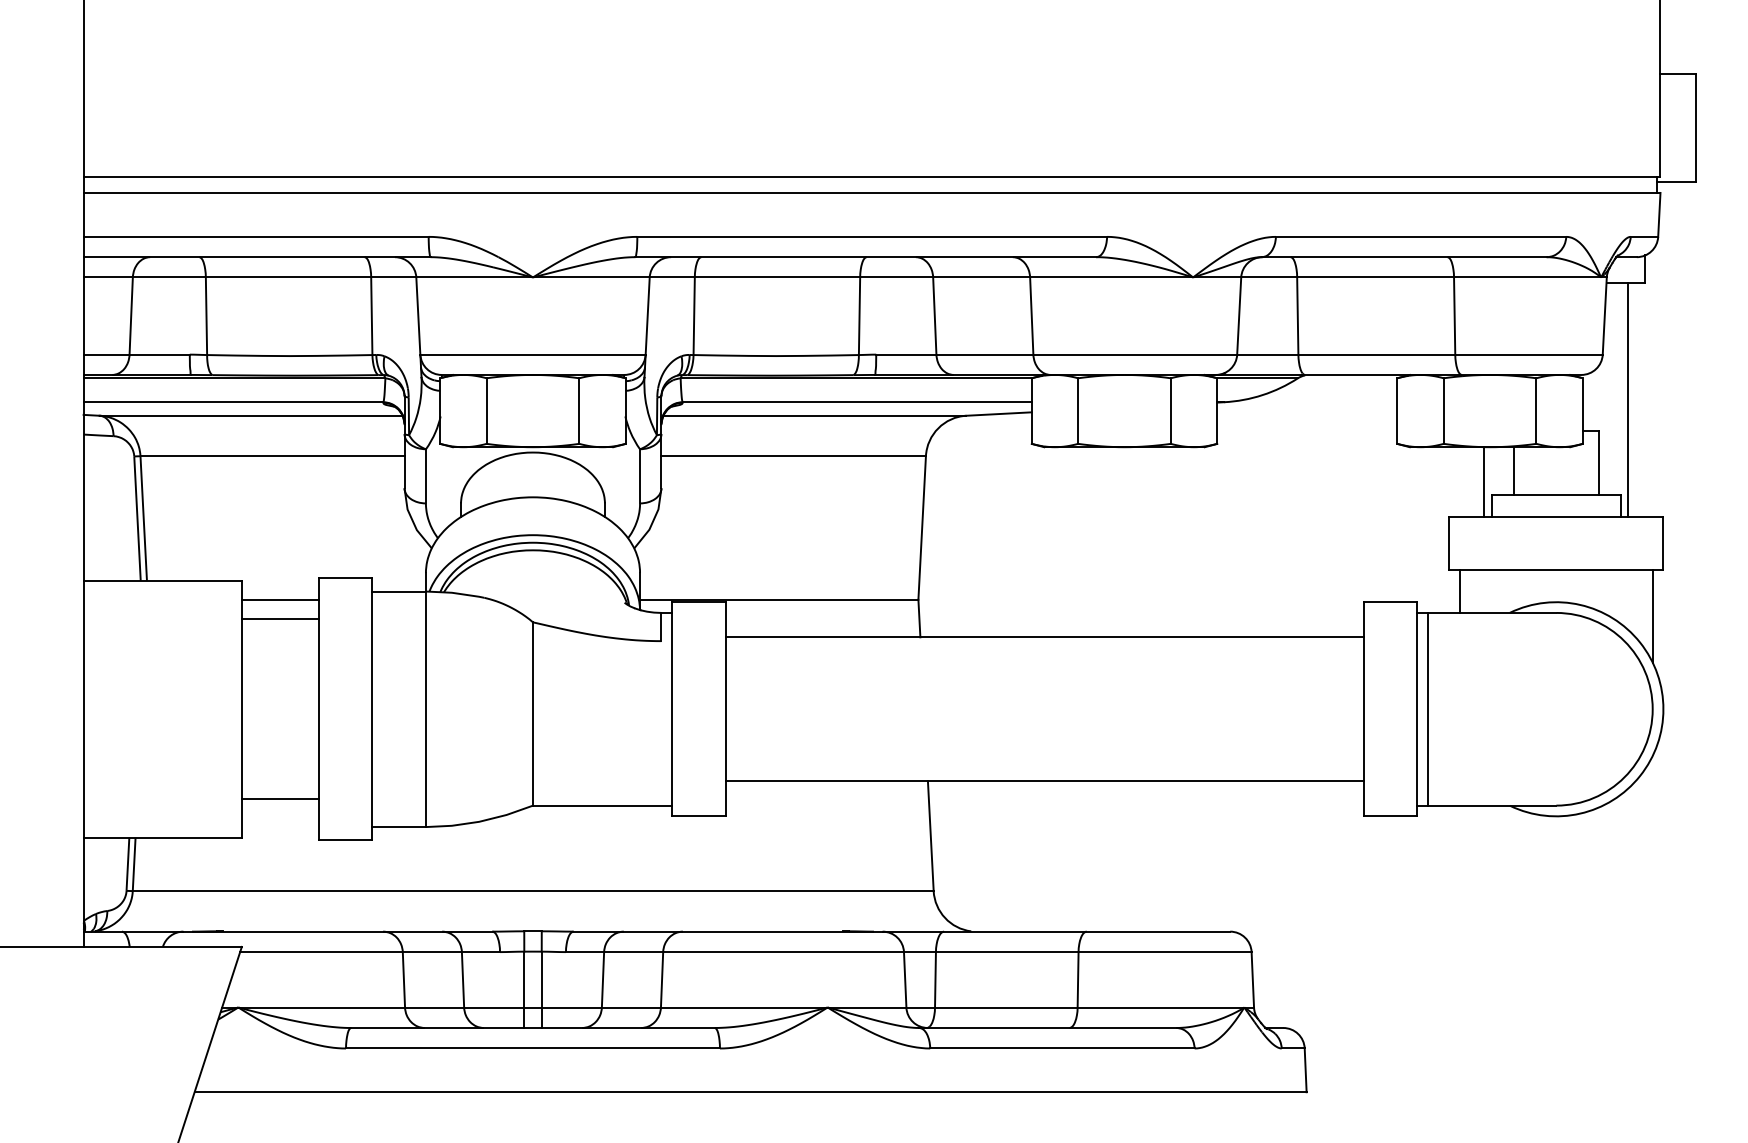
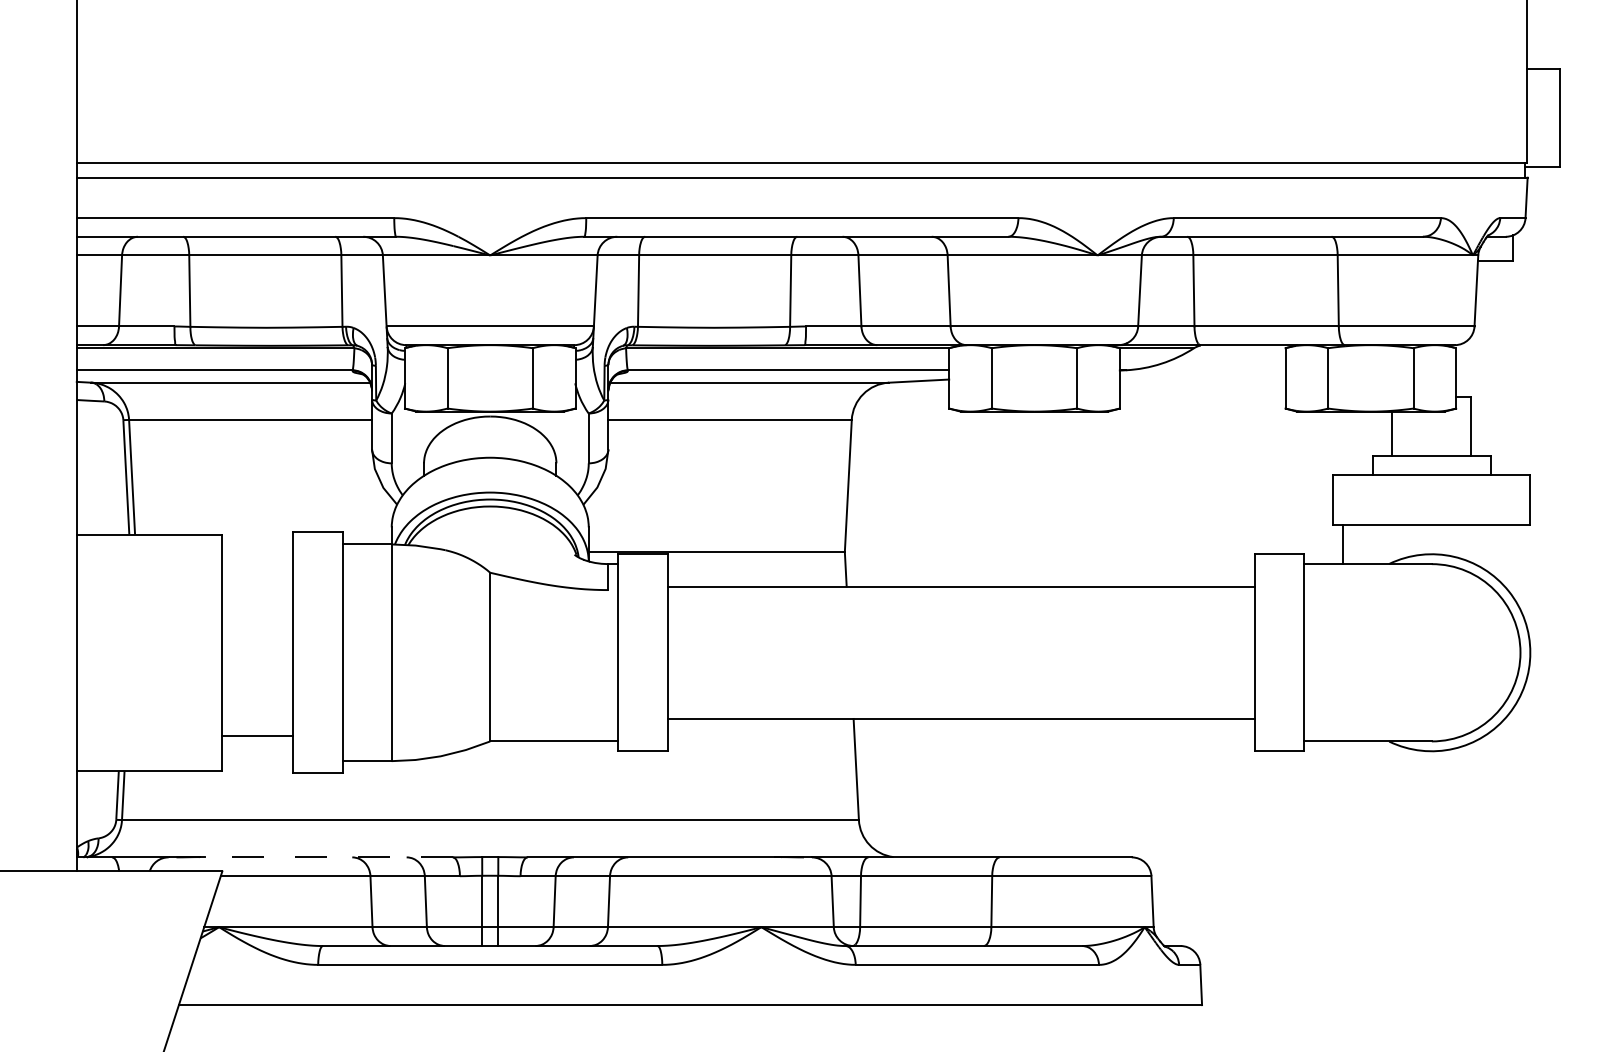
line: (1628, 399) -> (1498, 367), removed
line: (1484, 481) -> (1365, 443), removed
line: (279, 599) -> (257, 551), removed
line: (1652, 616) -> (1520, 567), removed
line: (279, 619) -> (257, 570), removed
line: (1427, 708) -> (1313, 652), removed
line: (337, 931) -> (310, 857), solid -> dashed

